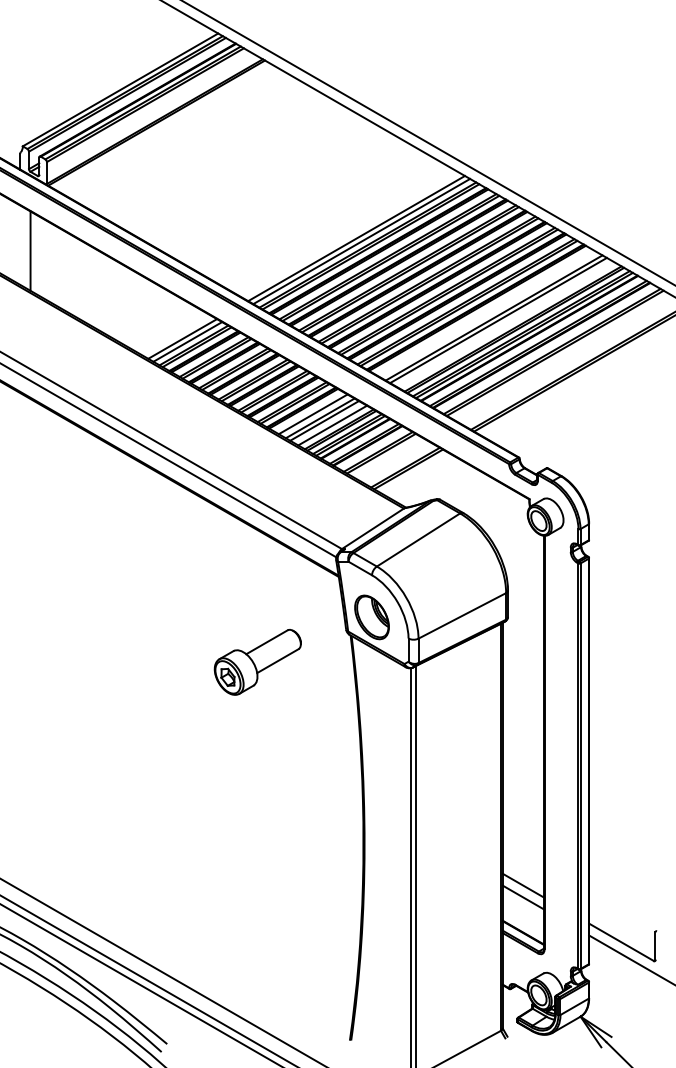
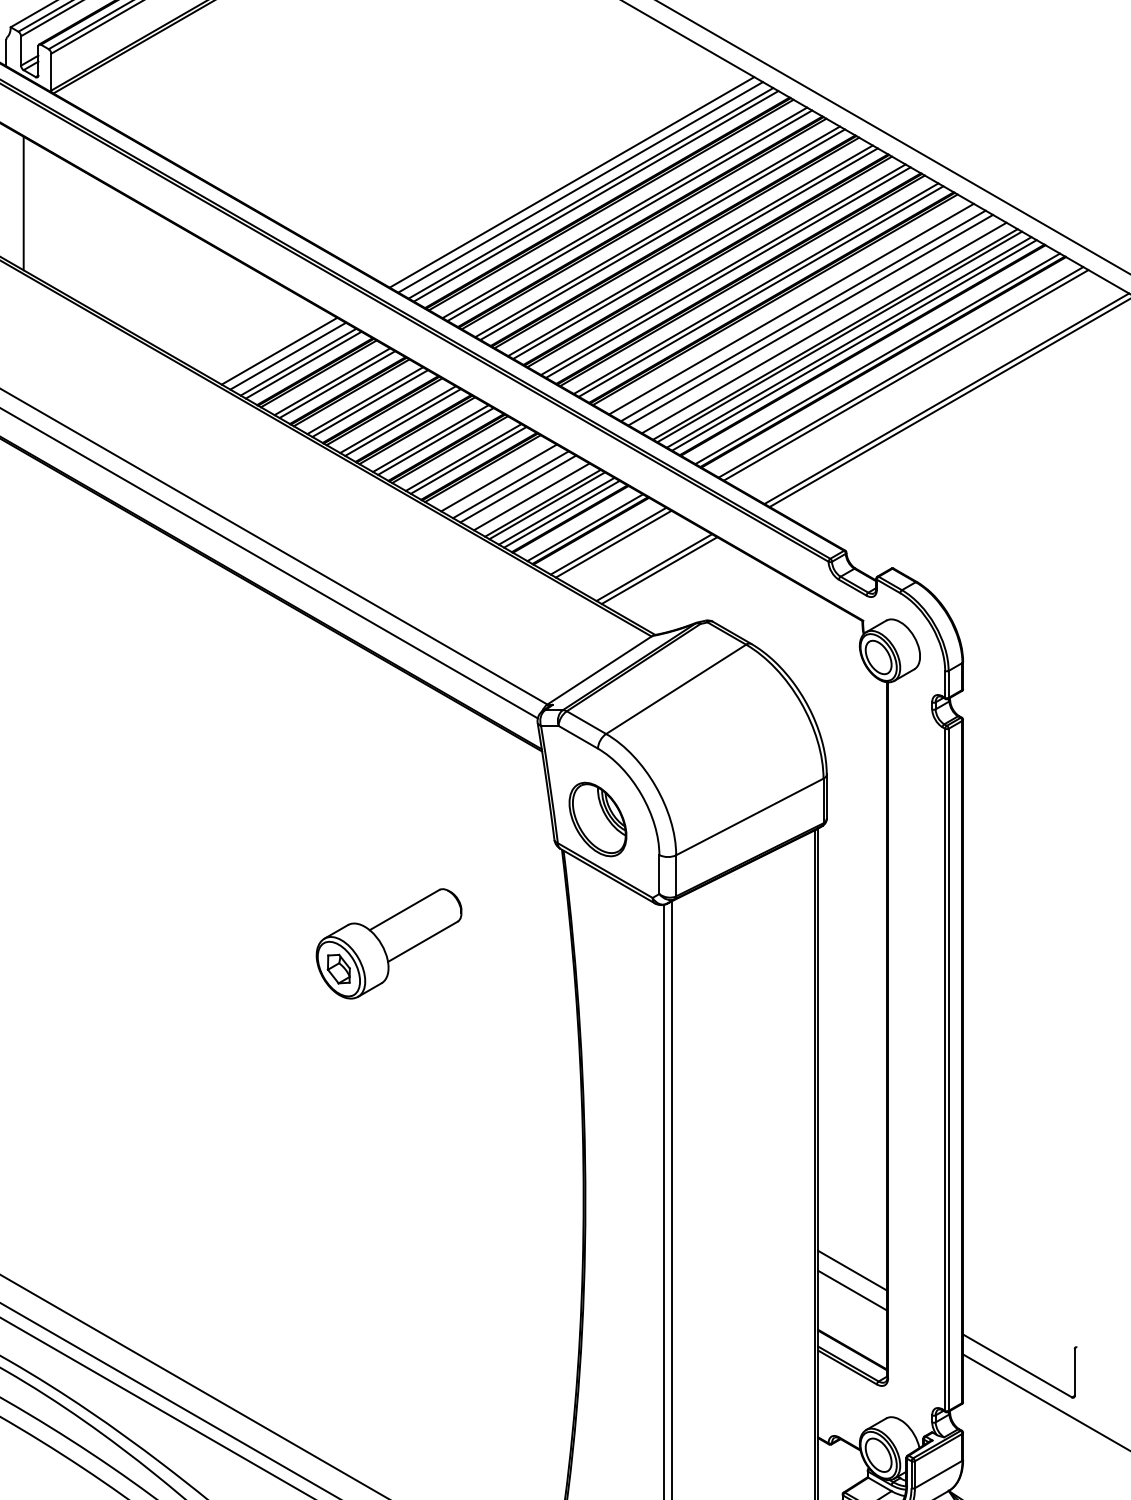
line: (486, 313) -> (790, 308), added
line: (506, 324) -> (824, 326), added
part: (257, 662) -> (388, 944), moved

